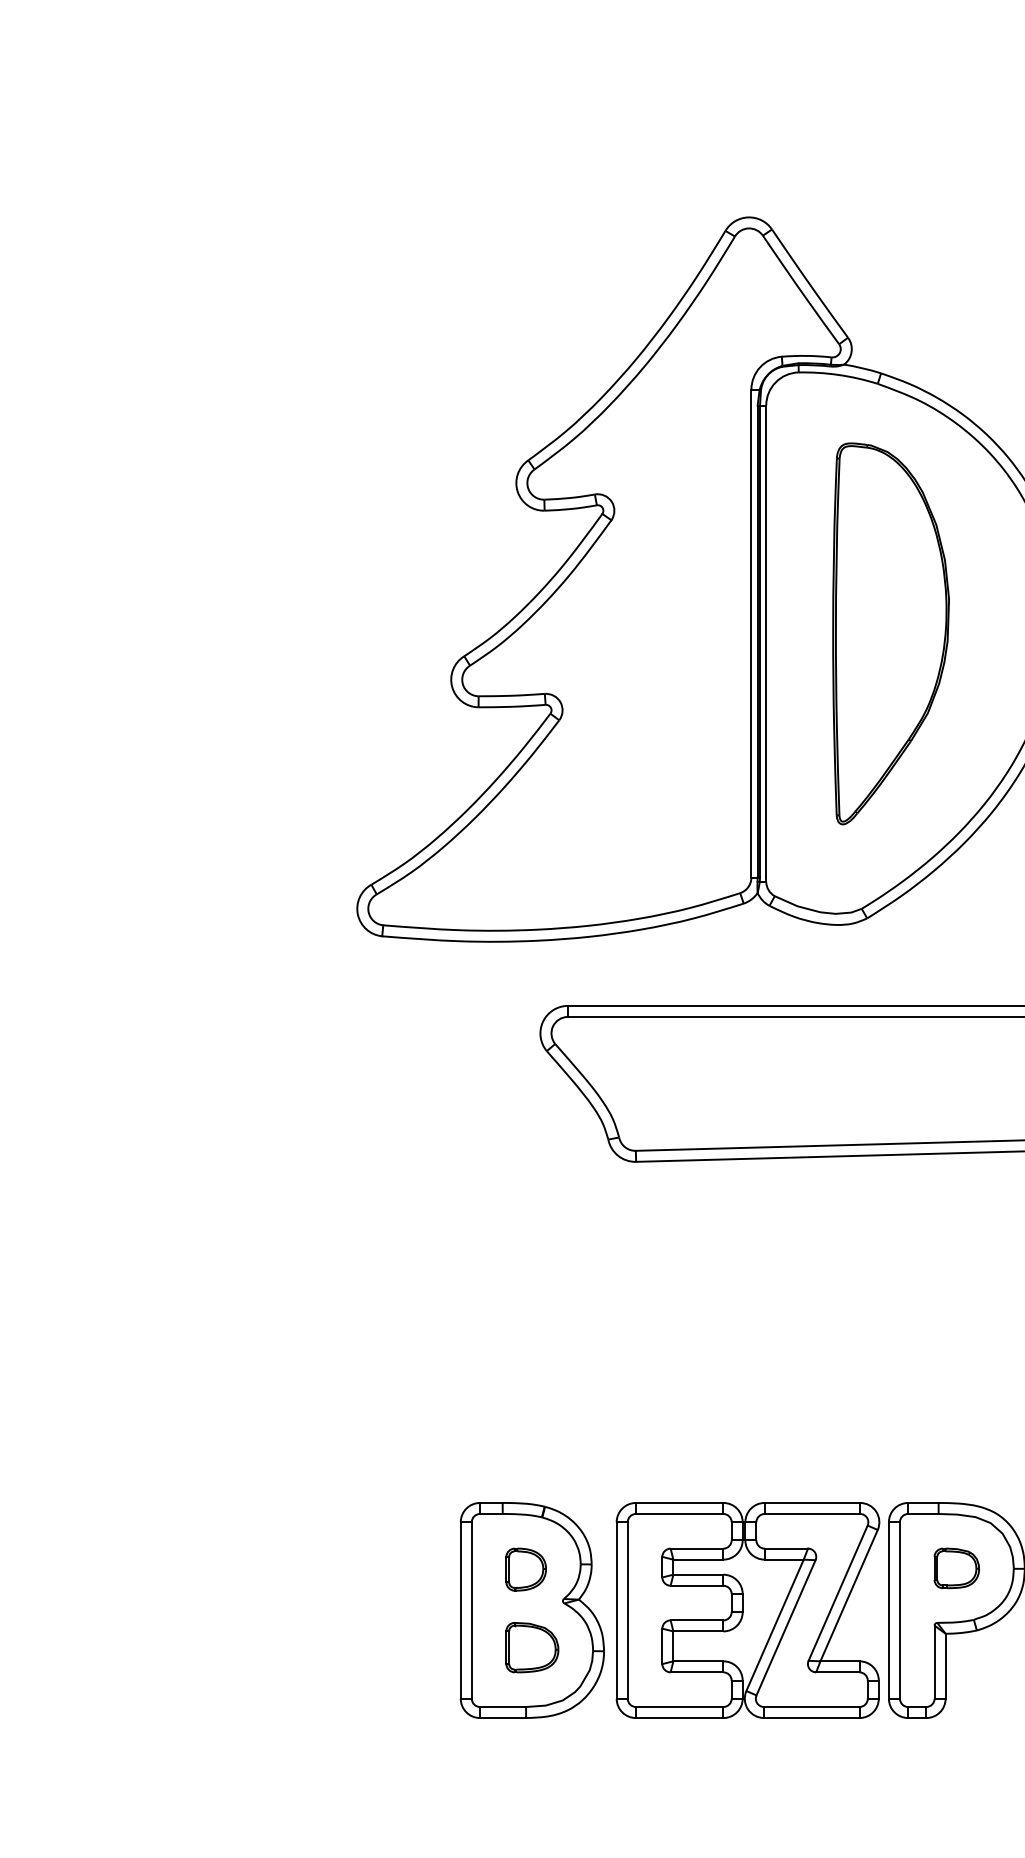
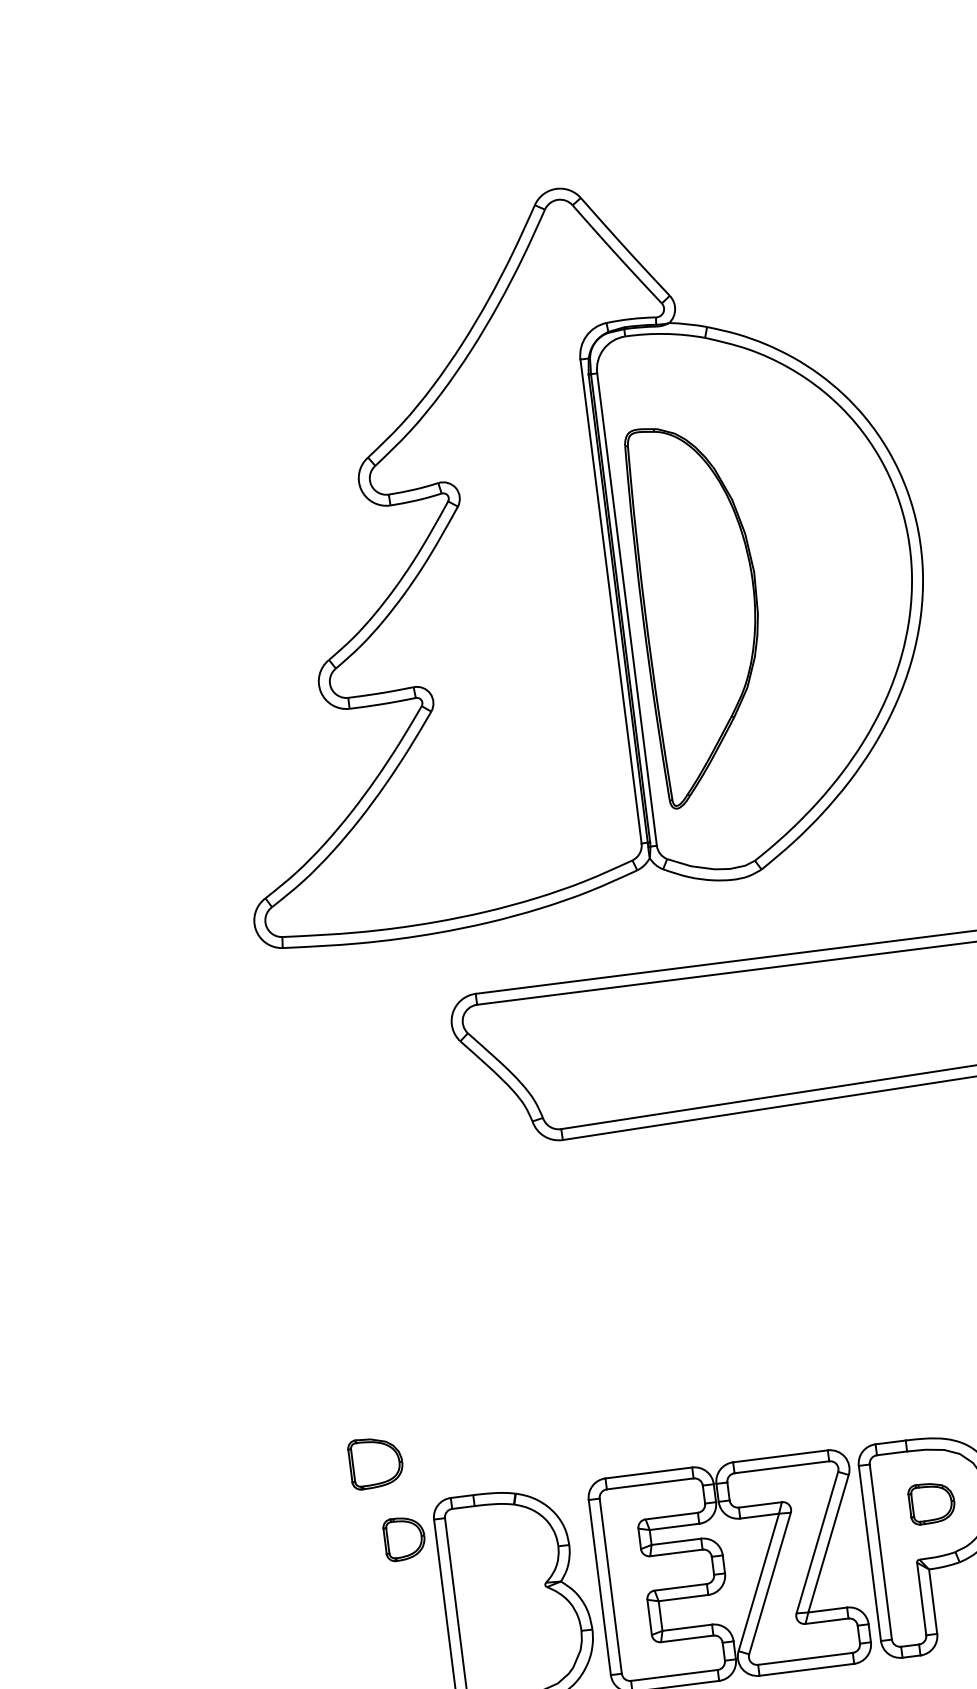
part: (890, 633) -> (700, 613), moved
part: (525, 1569) -> (403, 1538), moved
part: (532, 1647) -> (376, 1462), moved

